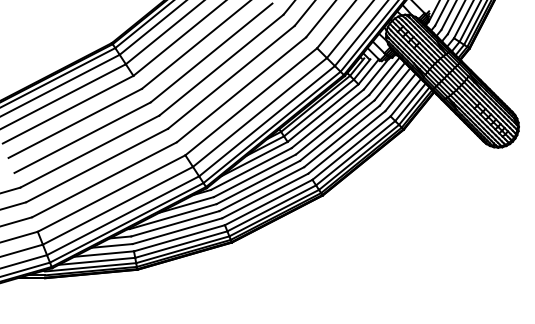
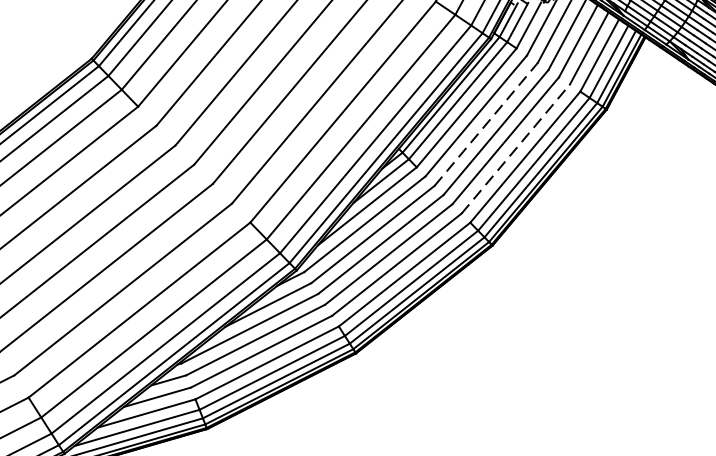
line: (332, 124) -> (485, 123), solid -> dashed
line: (346, 142) -> (515, 149), solid -> dashed

